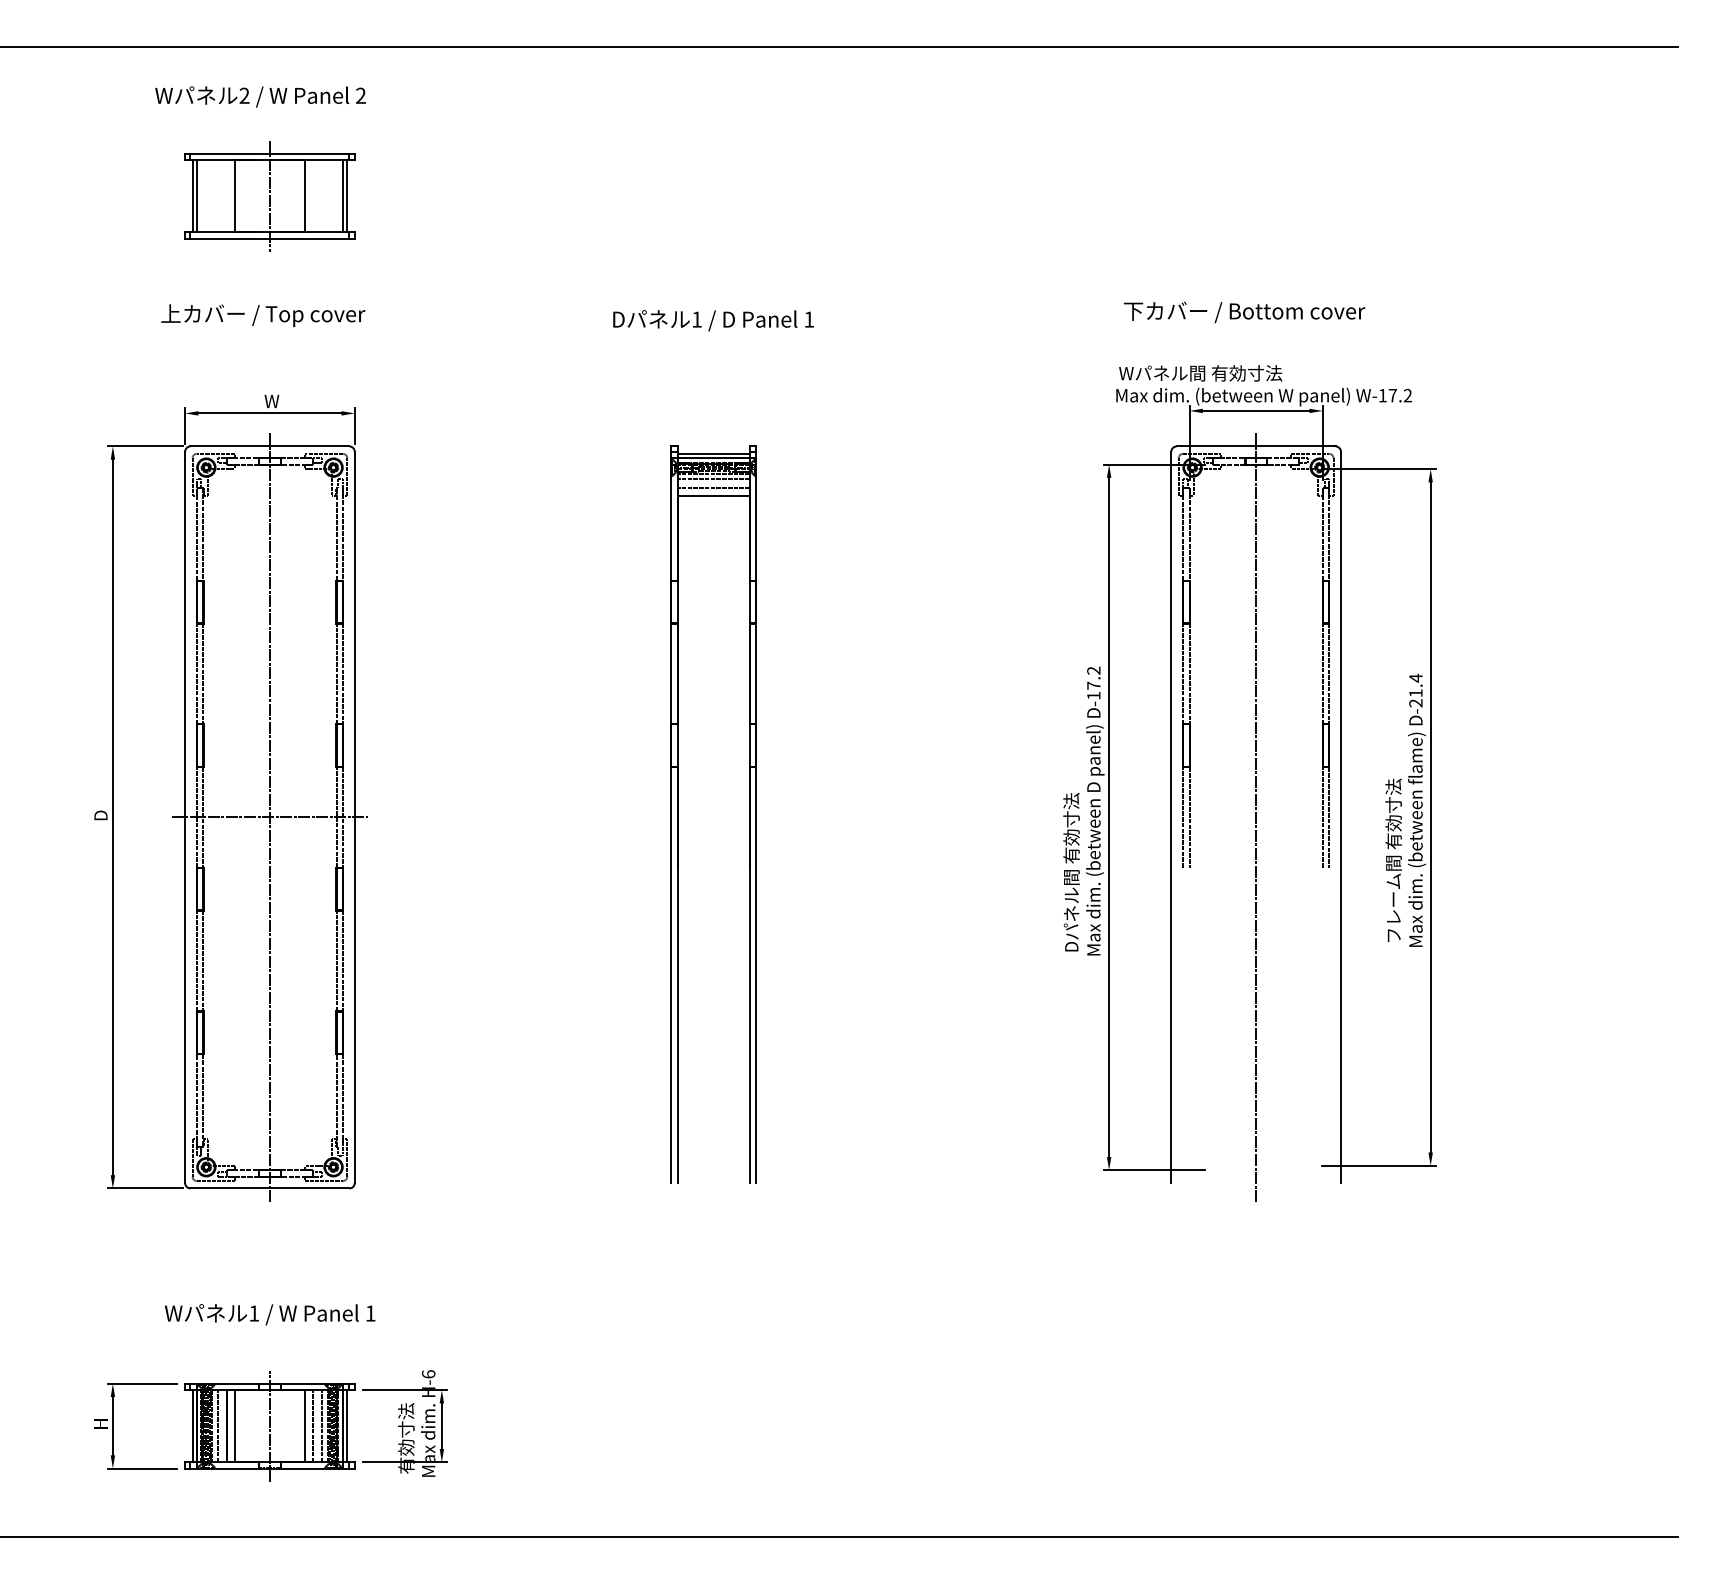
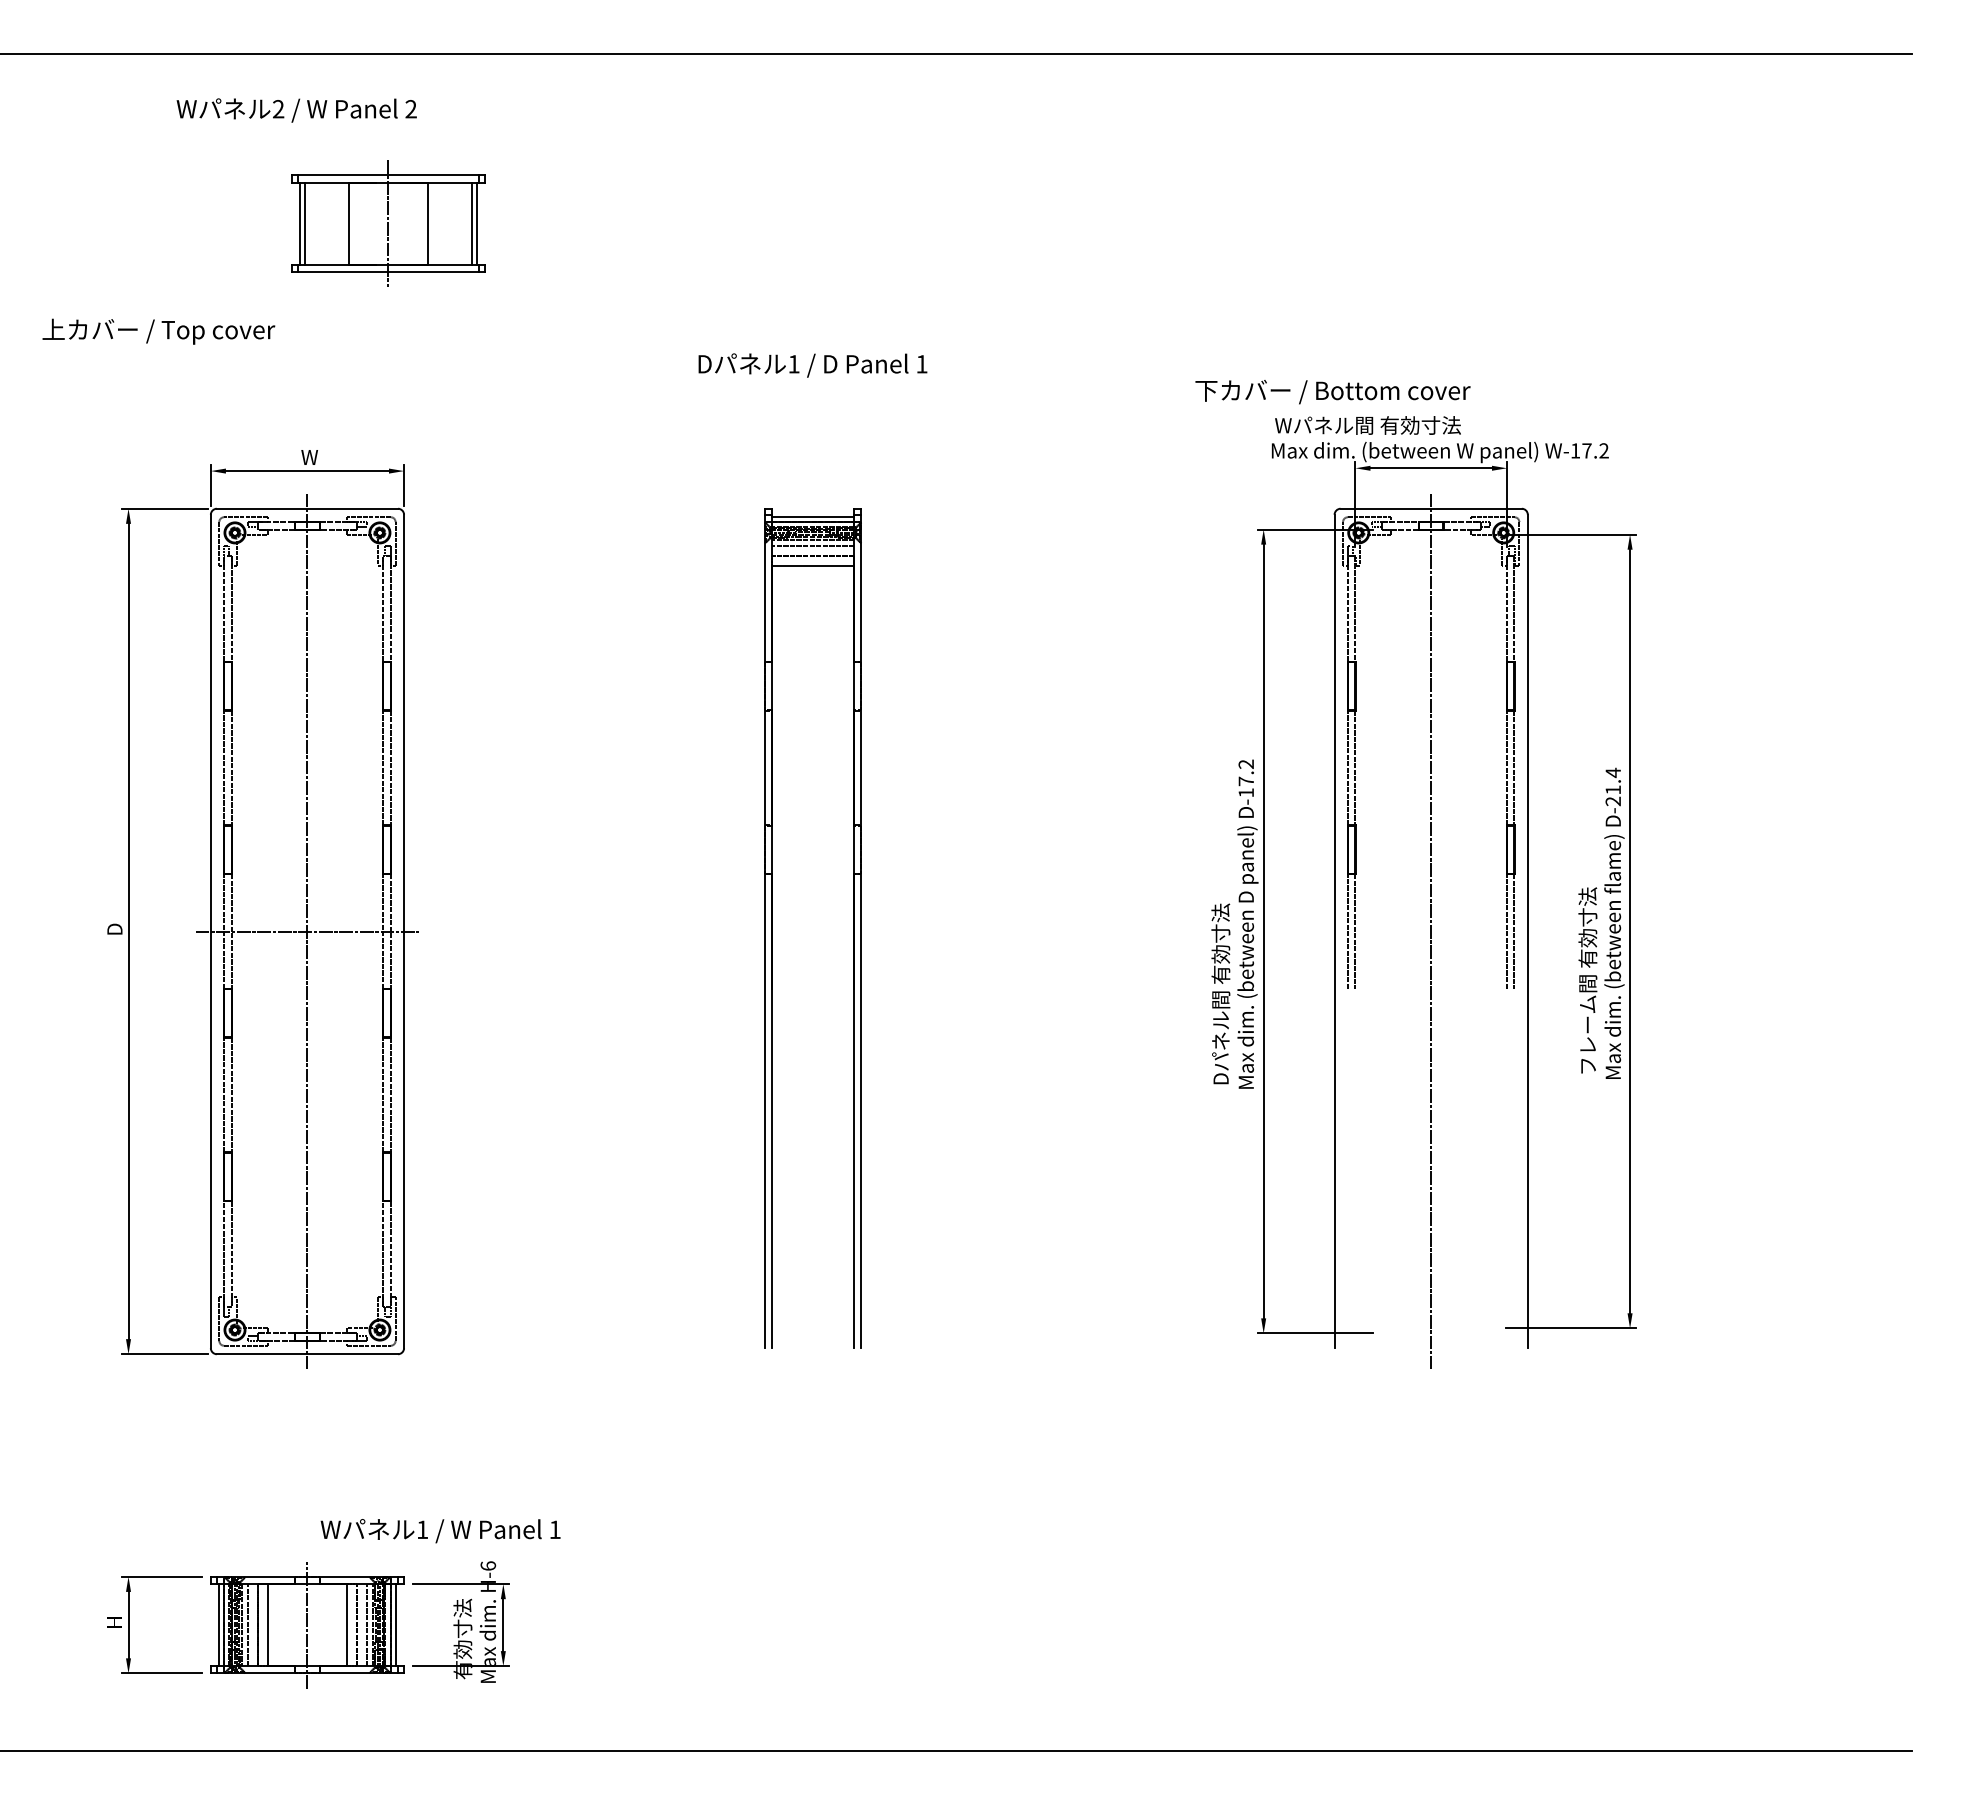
part: (269, 196) -> (388, 223), moved
text: (1244, 312) -> (1332, 392), moved
text: (262, 315) -> (158, 331), moved
text: (269, 1315) -> (440, 1531), moved

